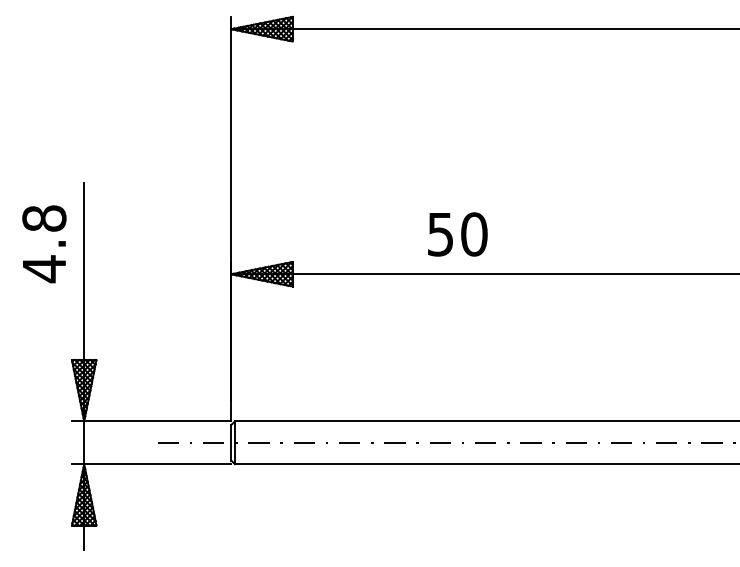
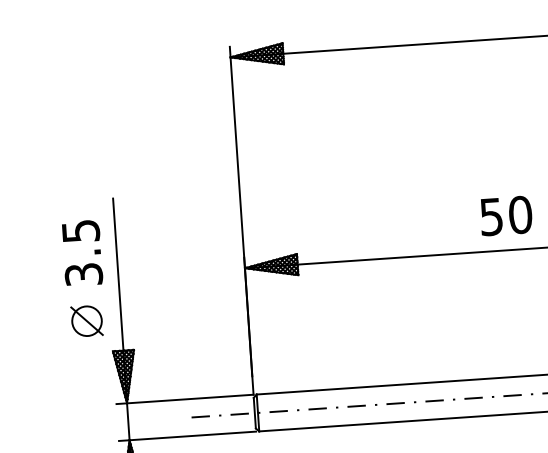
text: (457, 234) -> (506, 216), moved
text: (44, 244) -> (82, 253), 4.8 -> 3.5
part: (44, 323) -> (87, 321), added

